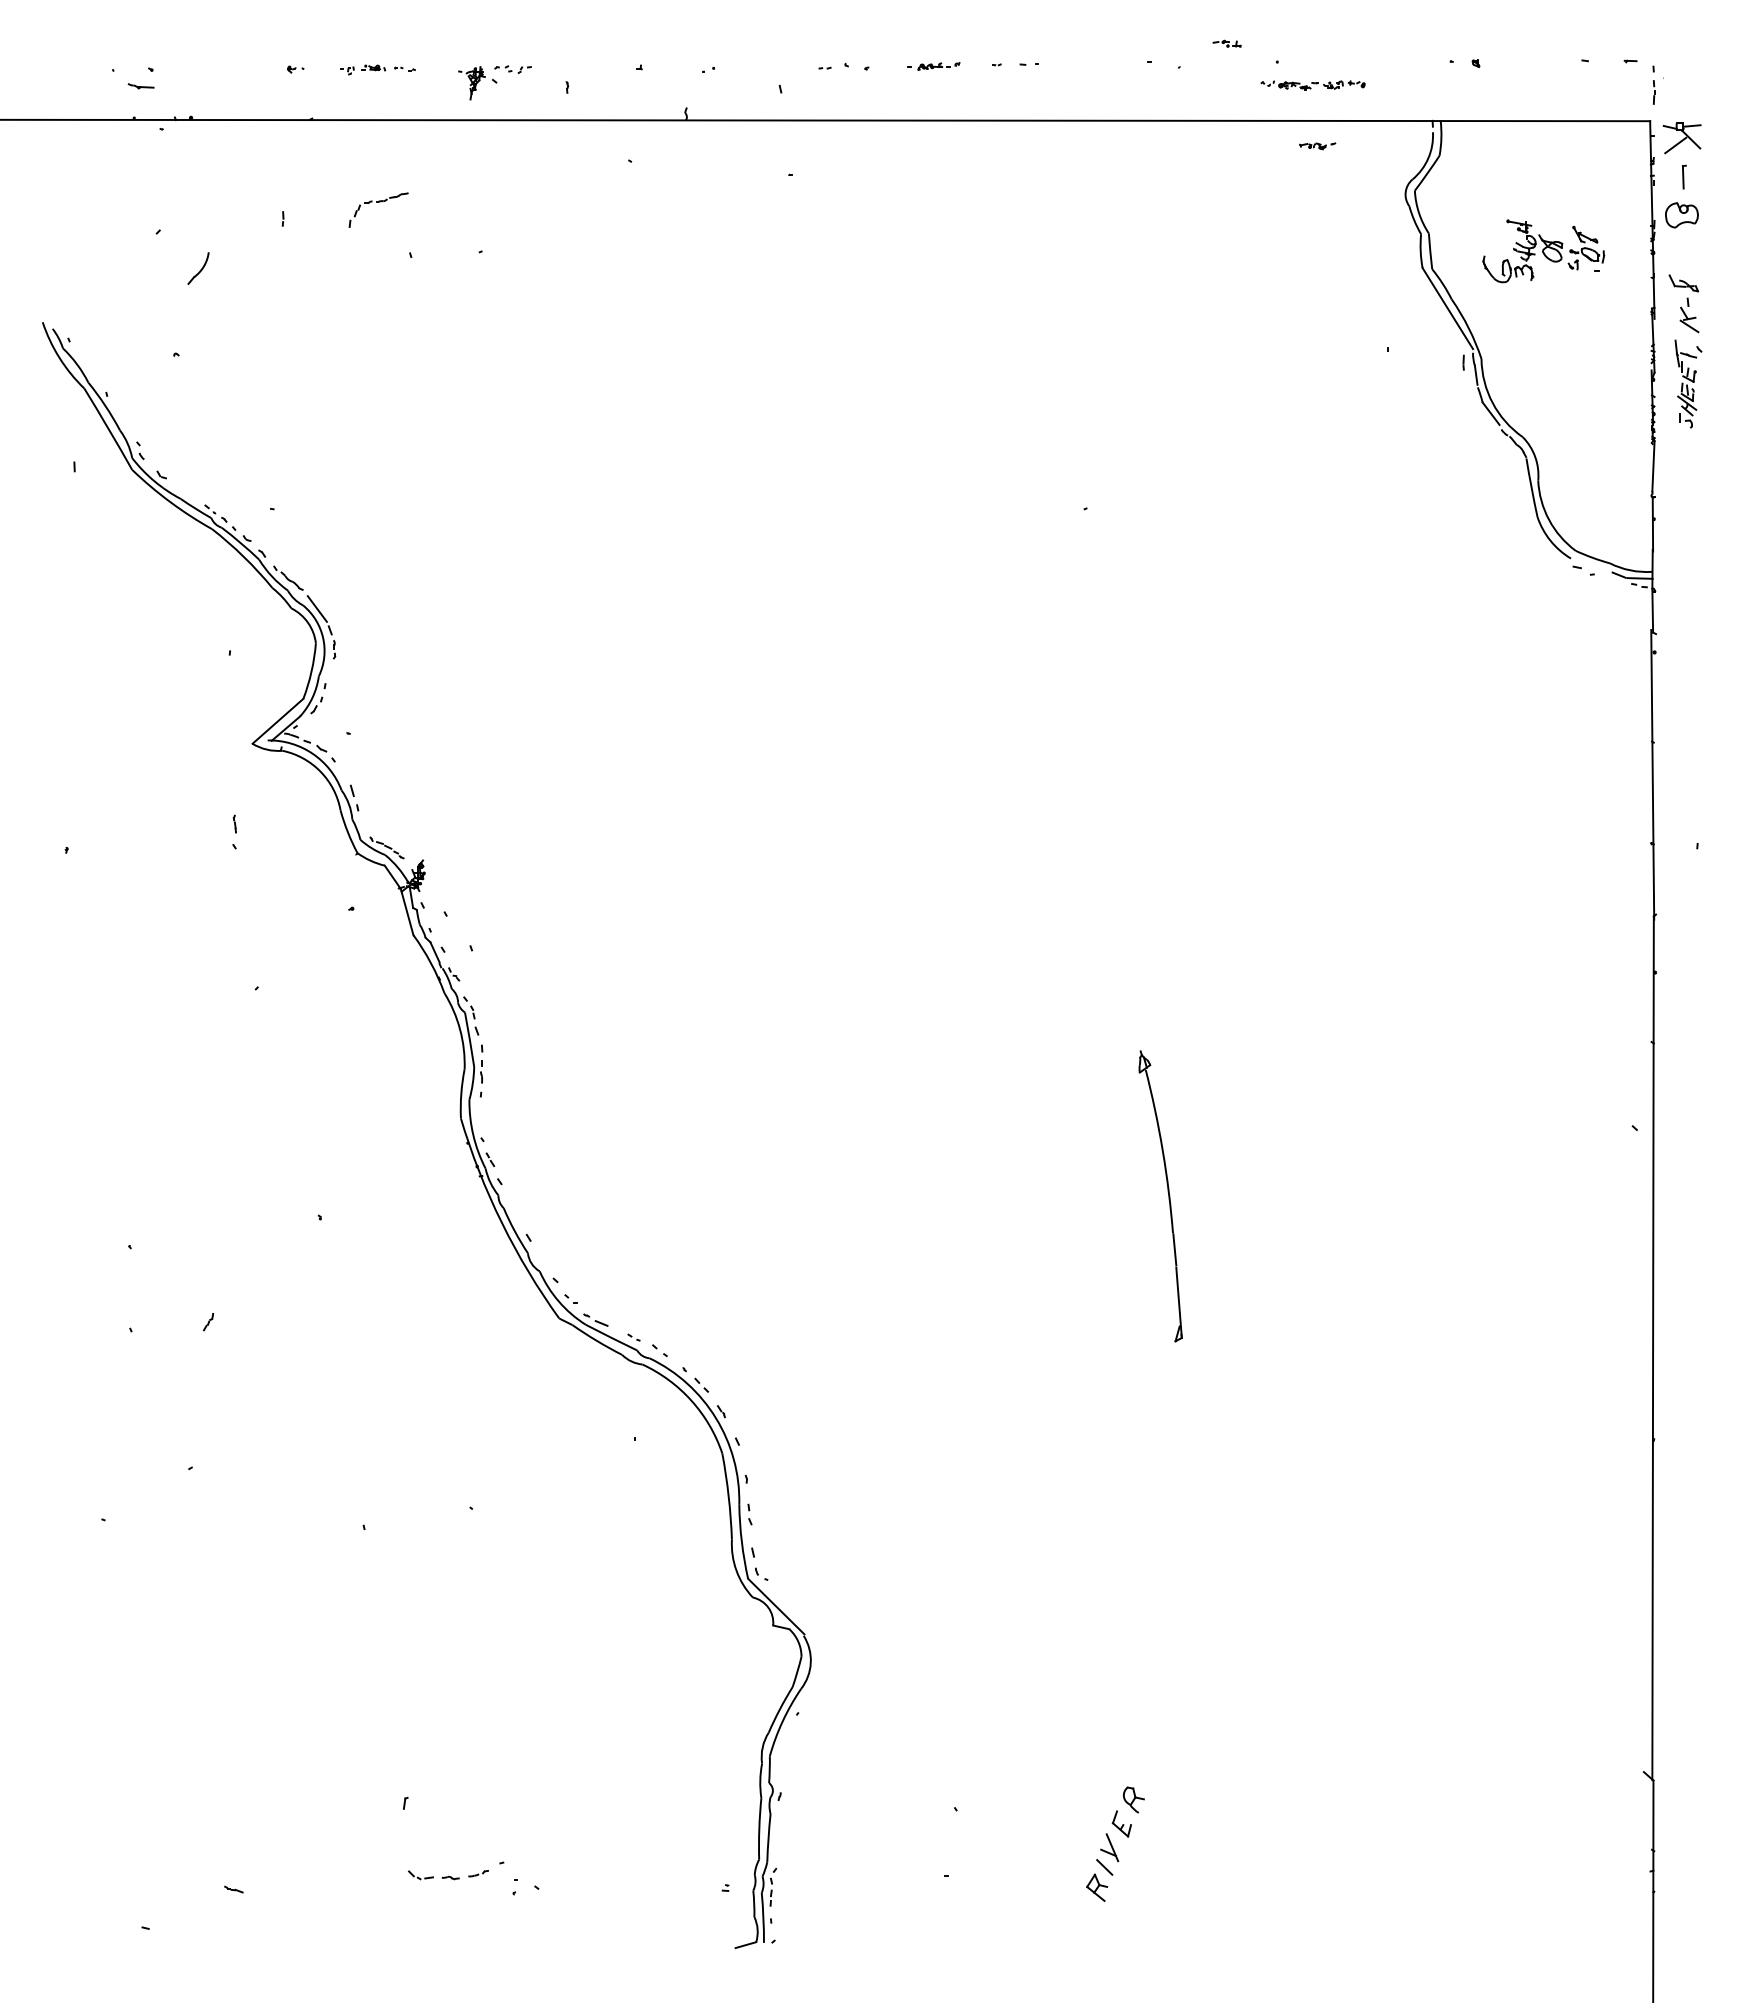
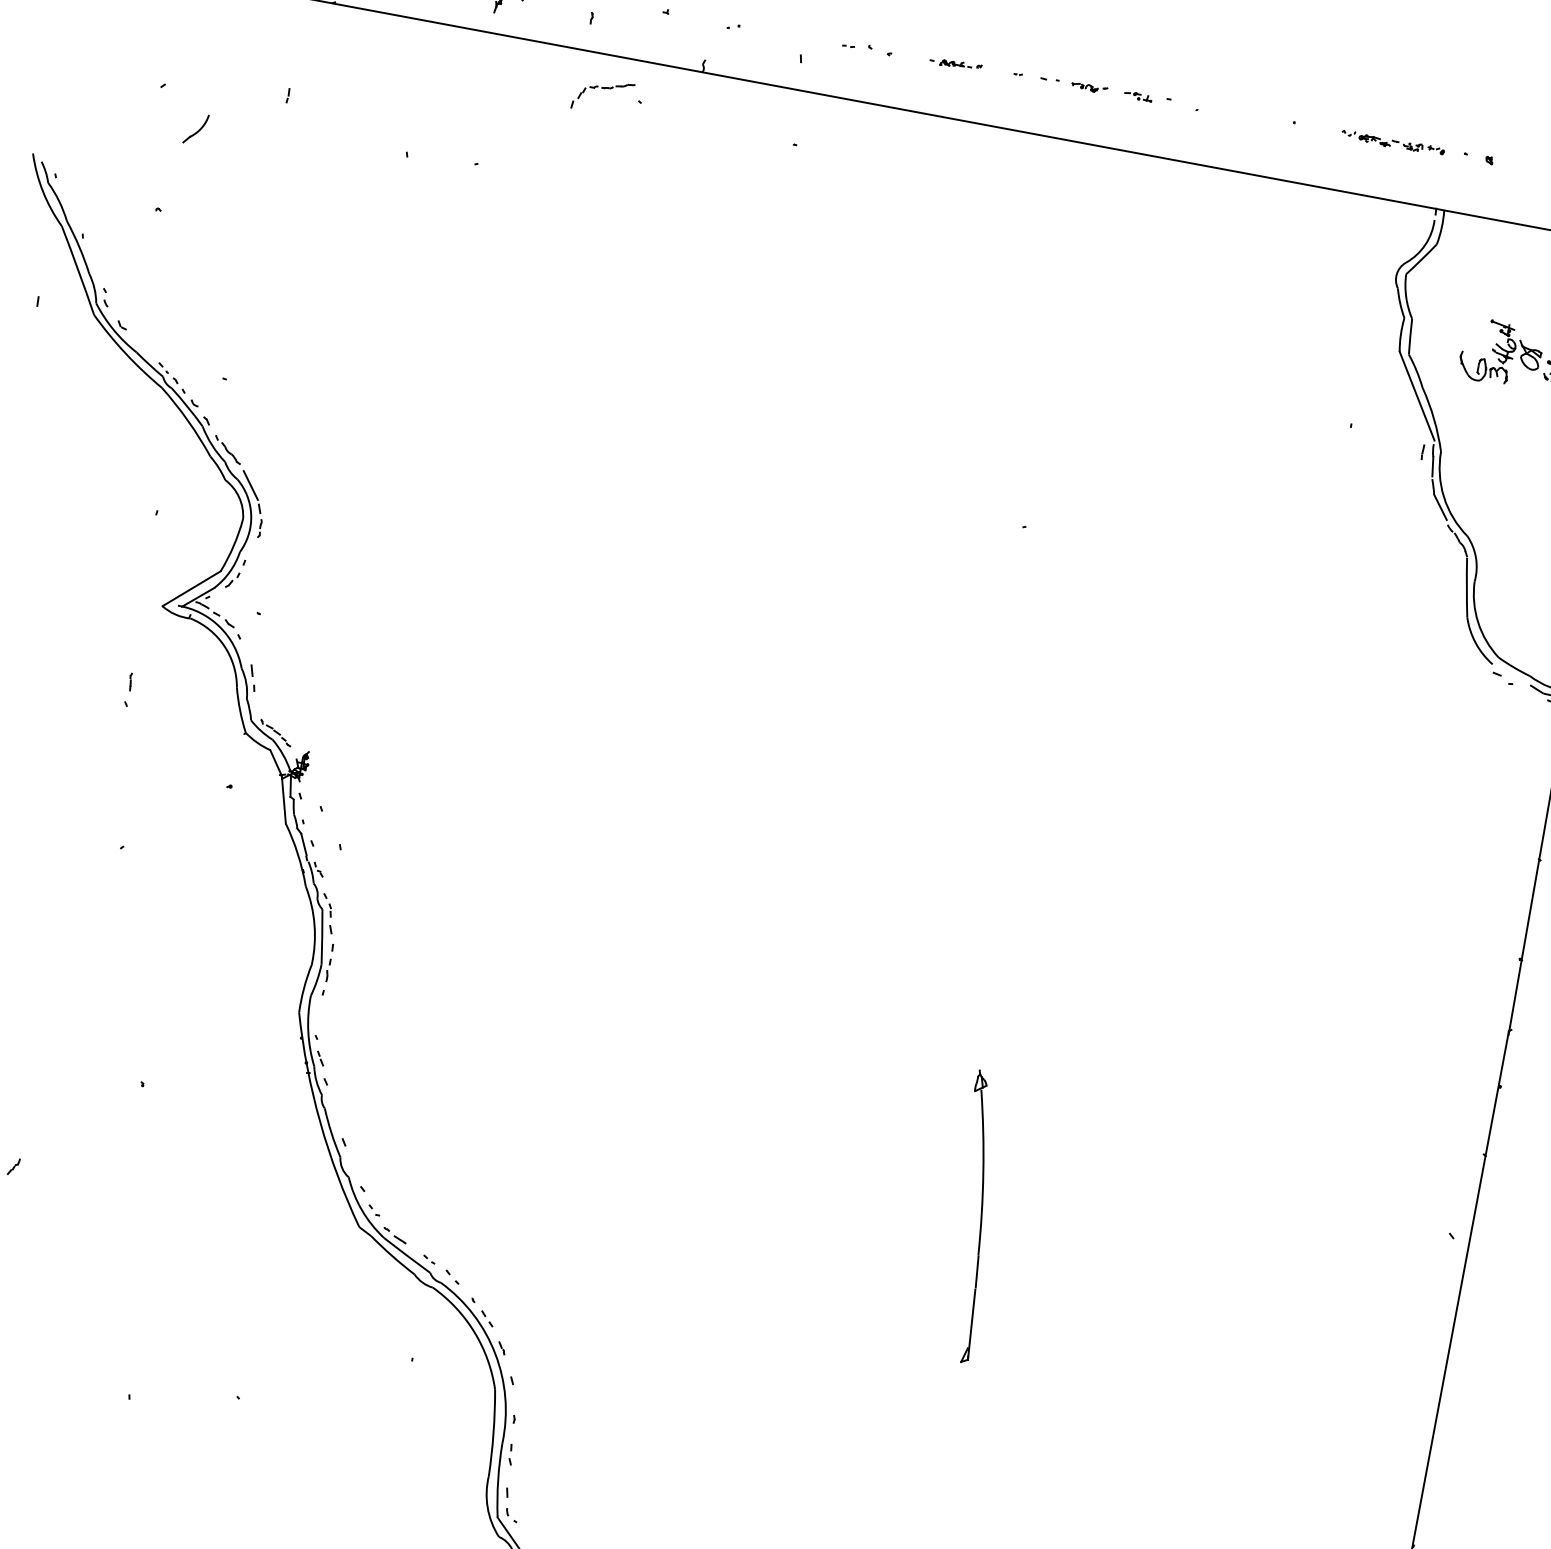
part: (1226, 43) -> (1137, 96), moved
part: (1312, 85) -> (1392, 143), moved
part: (1317, 146) -> (1089, 88), moved
part: (378, 202) -> (604, 88), moved

